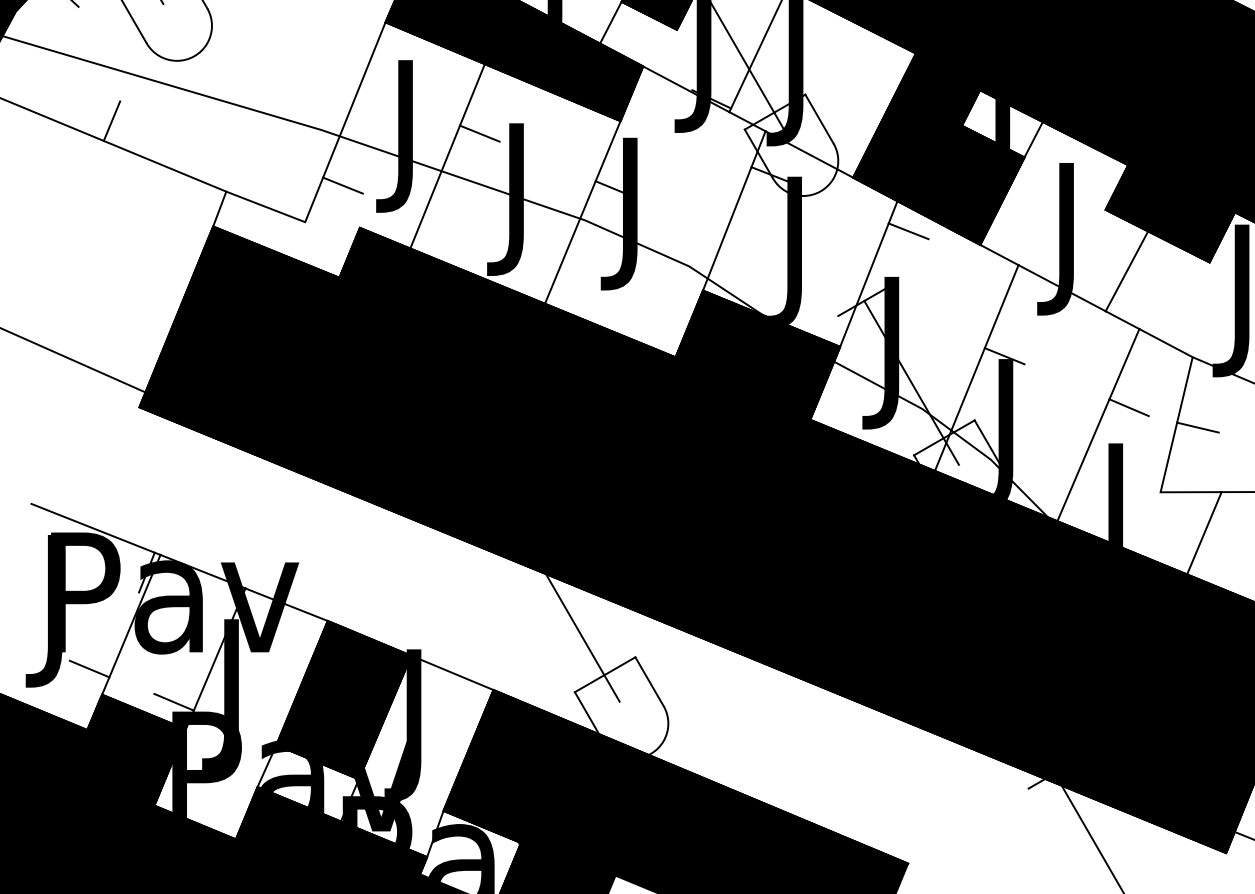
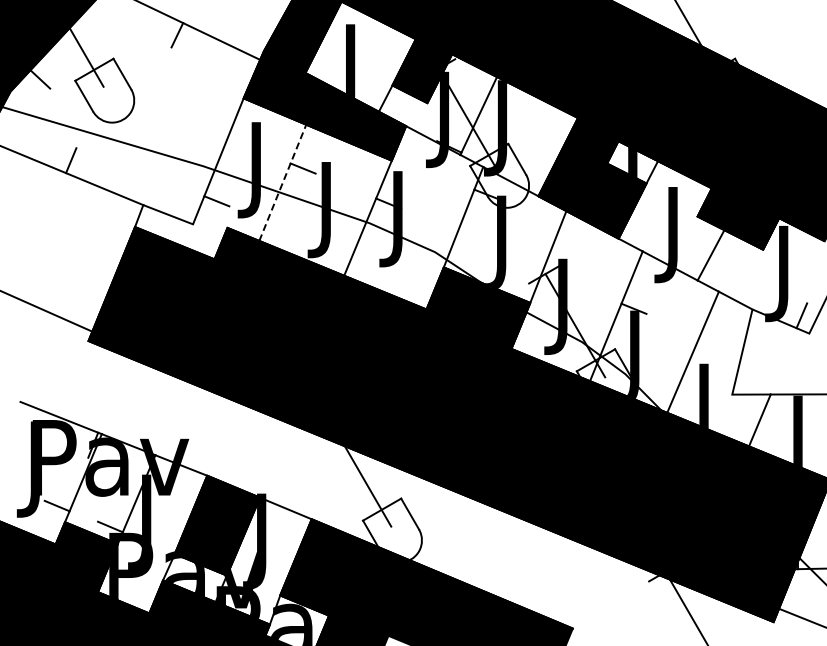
line: (447, 155) -> (282, 182), solid -> dashed
line: (907, 231) -> (572, 230), removed
line: (1129, 408) -> (712, 341), removed
line: (1197, 427) -> (755, 353), removed

